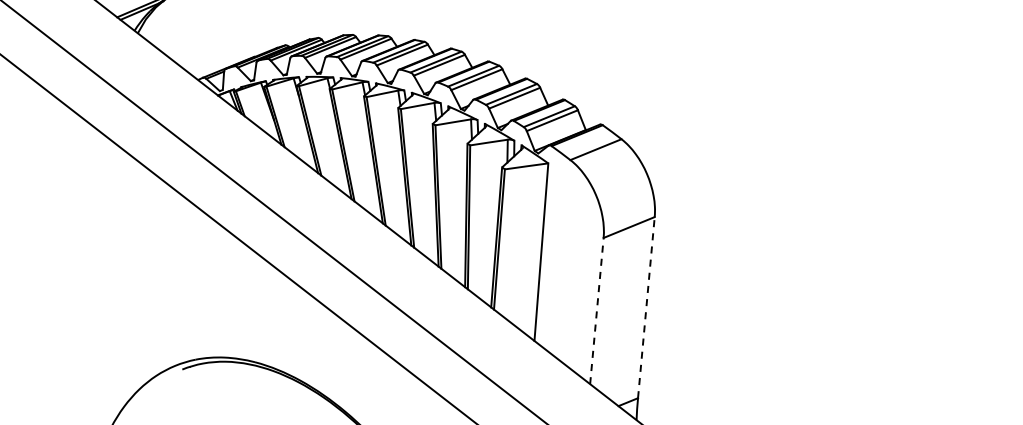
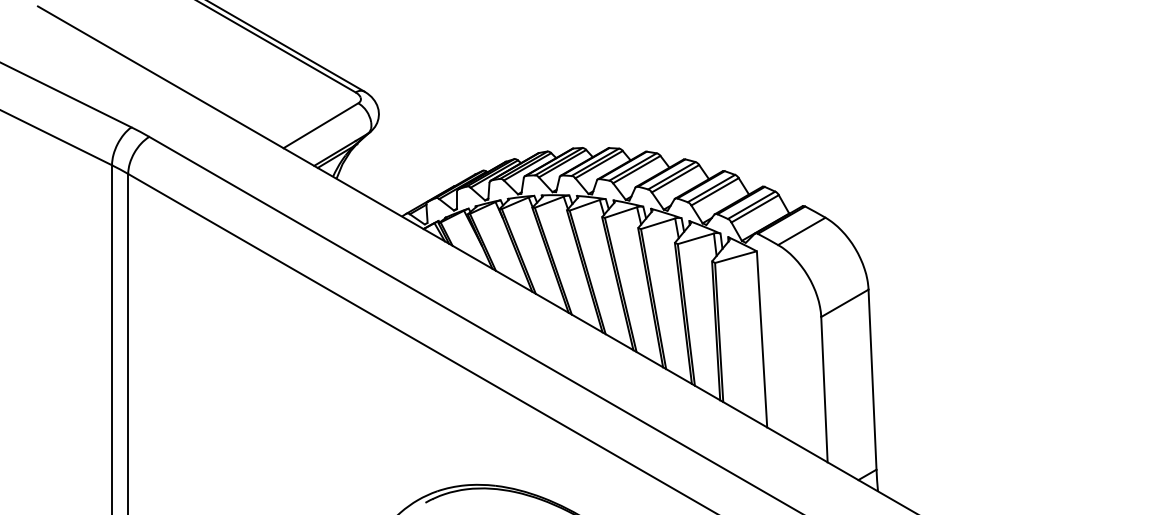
line: (646, 307) -> (872, 379), dashed -> solid
line: (596, 310) -> (824, 389), dashed -> solid

